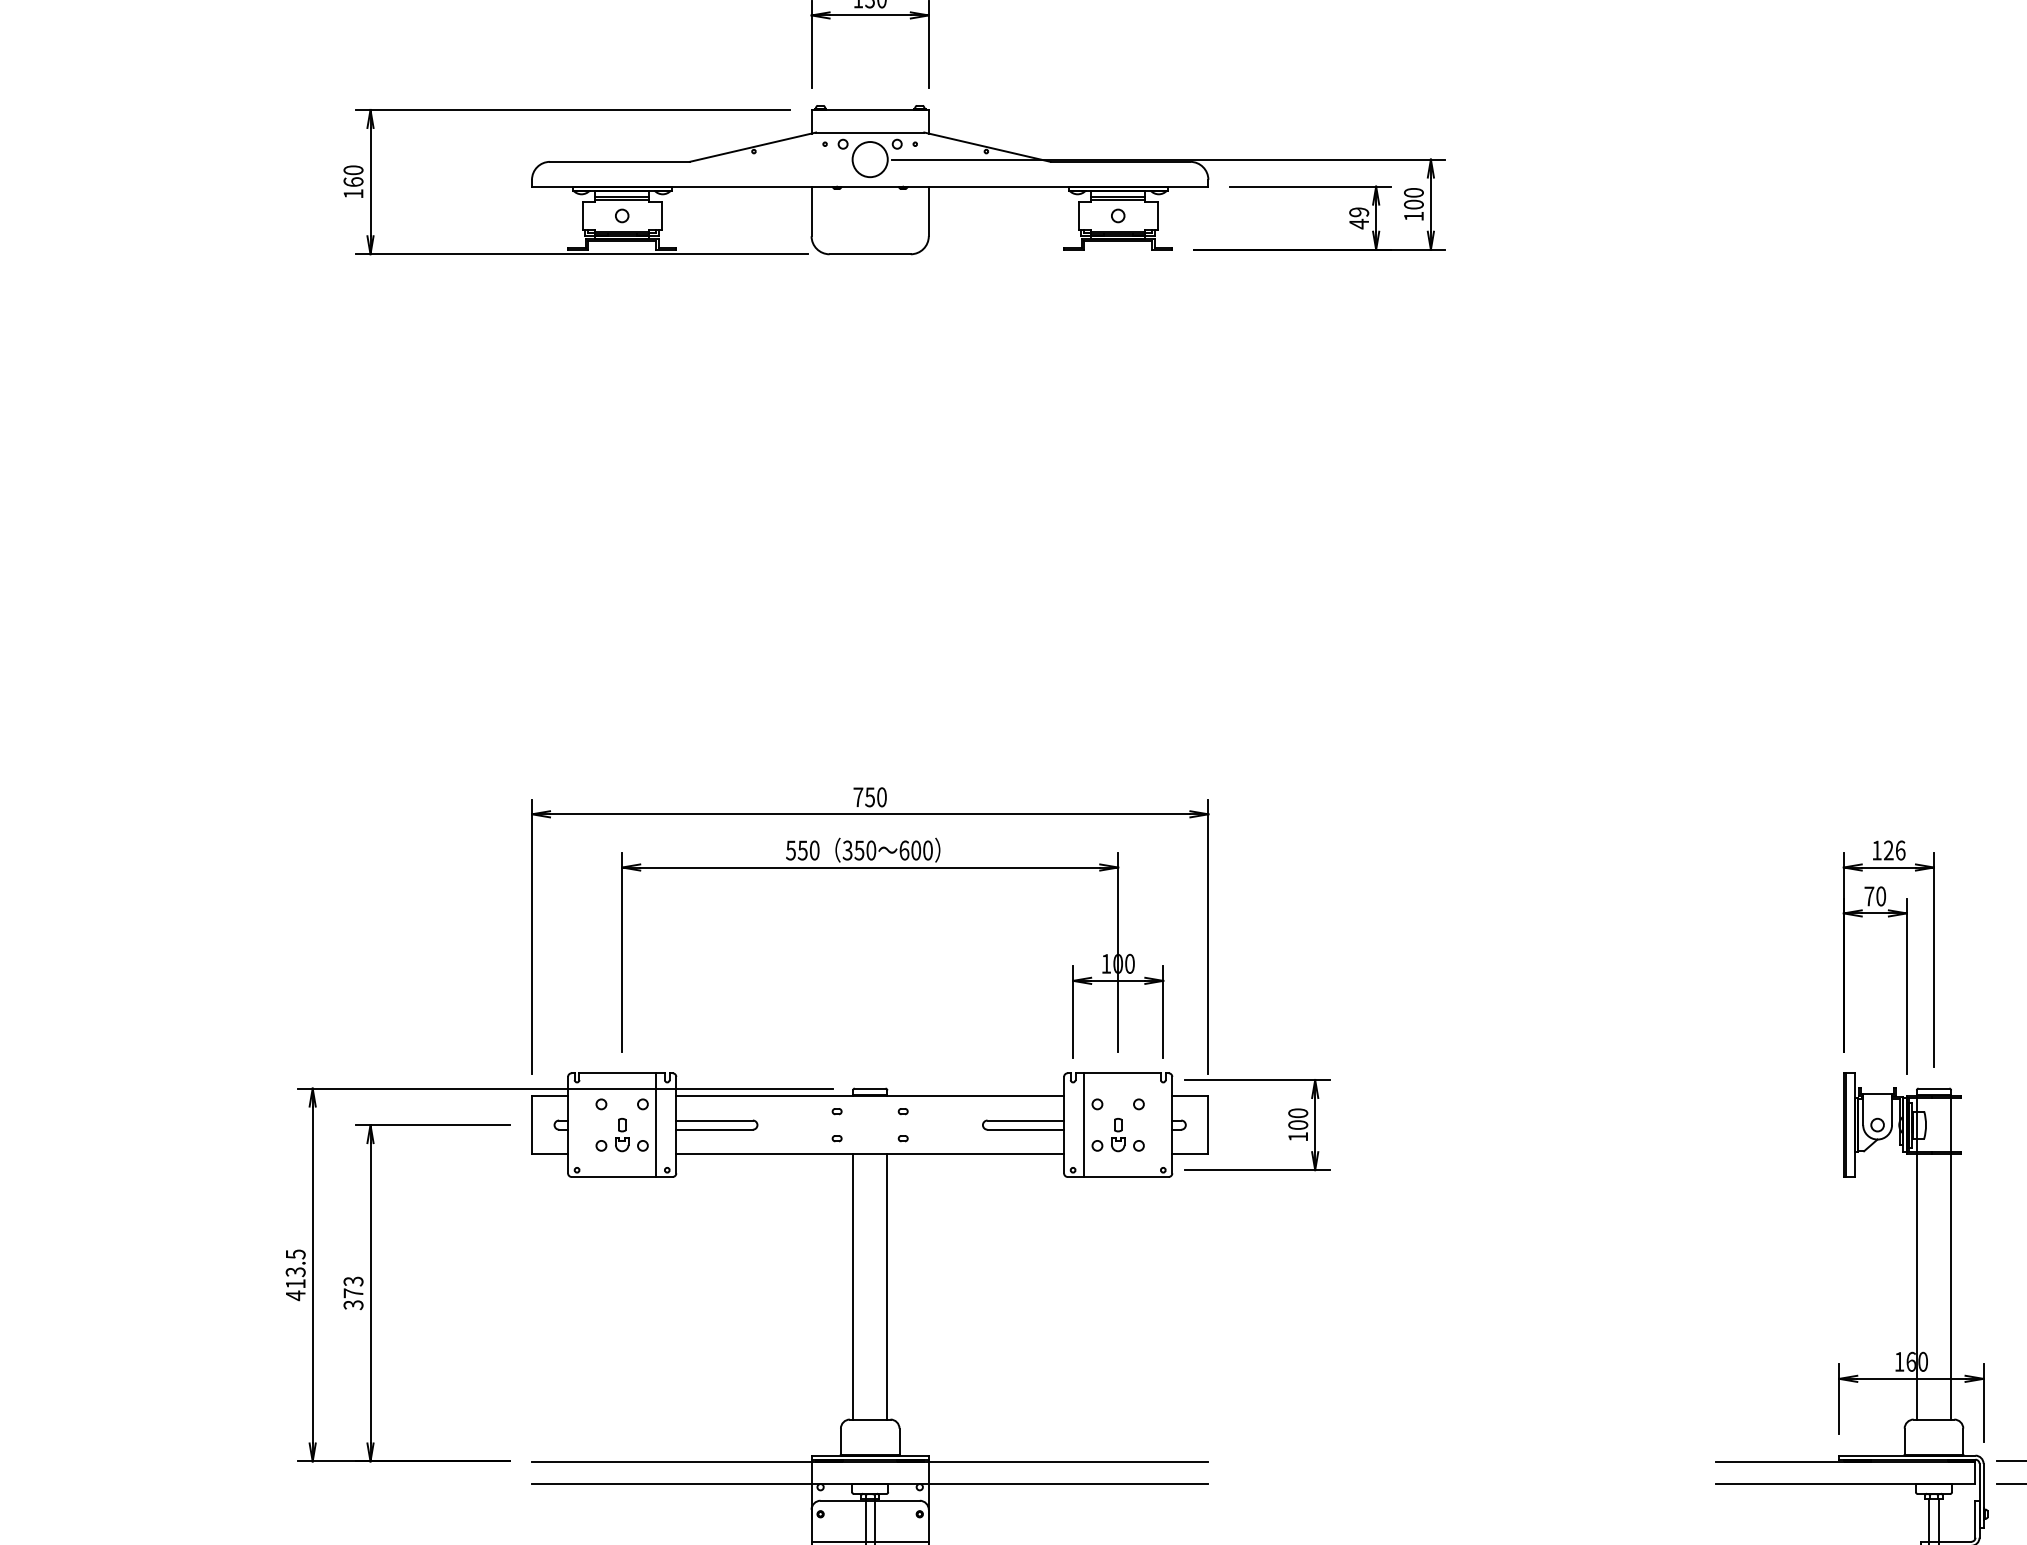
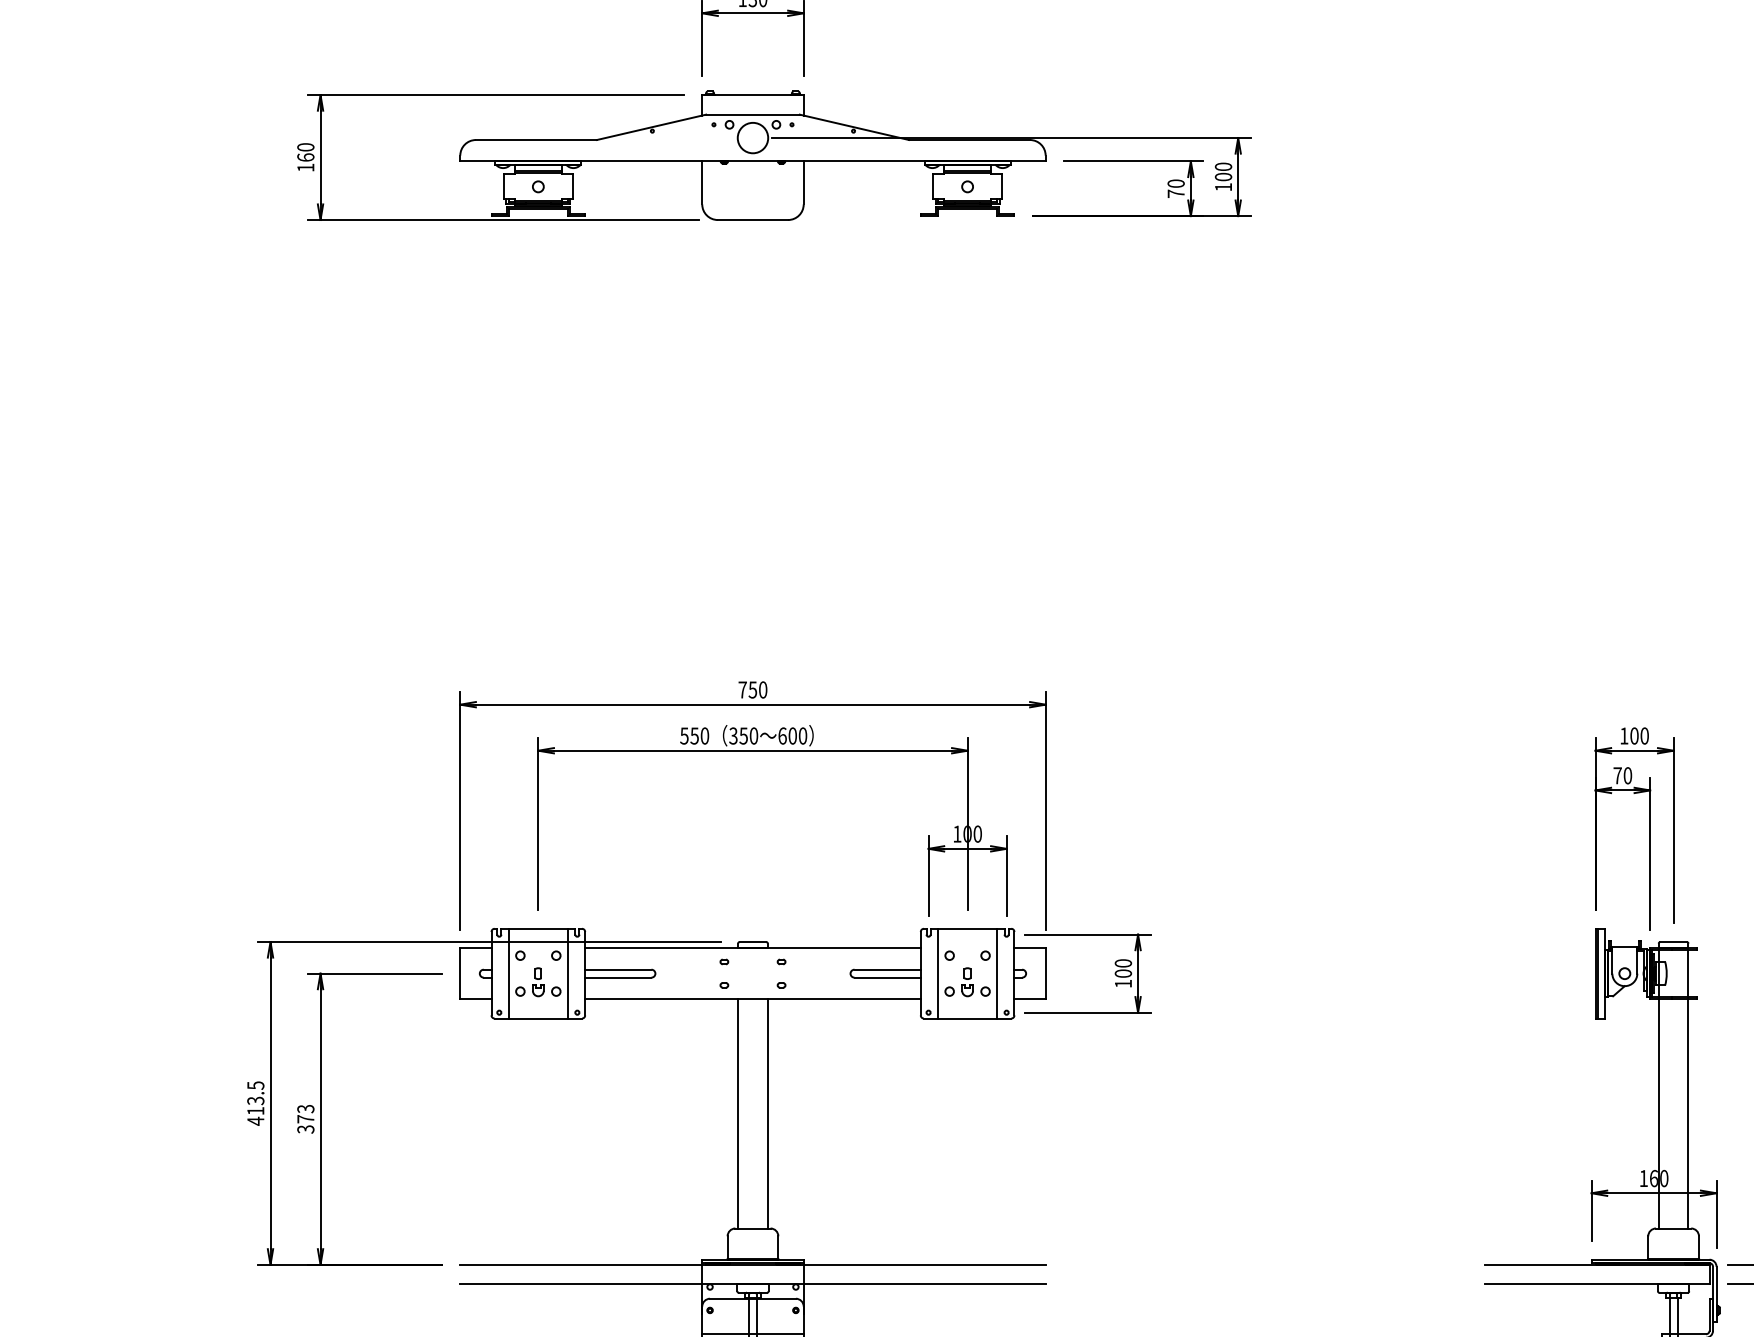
text: (1358, 217) -> (1175, 188), 49 -> 70
text: (1894, 849) -> (1639, 735), 126 -> 100
line: (587, 1124) -> (508, 973), added
line: (1152, 1124) -> (997, 973), added

